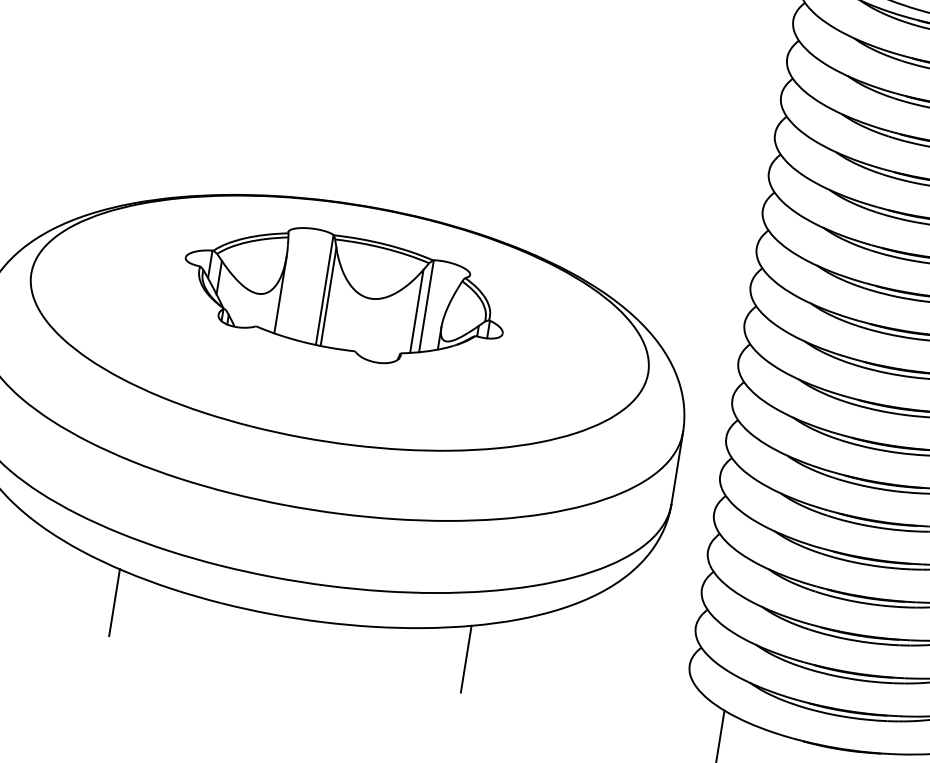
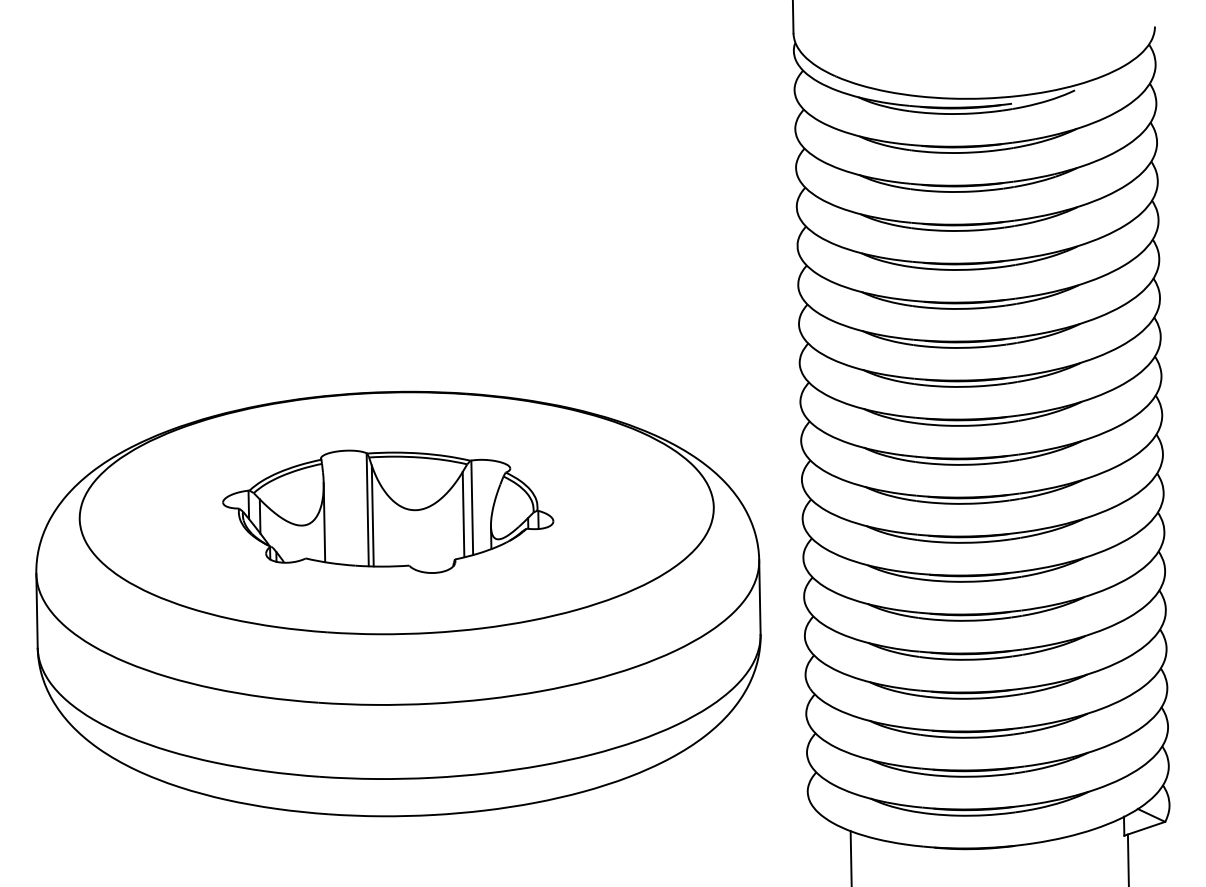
part: (344, 295) -> (388, 511), moved
line: (114, 602) -> (221, 832), removed
line: (466, 658) -> (583, 825), removed

